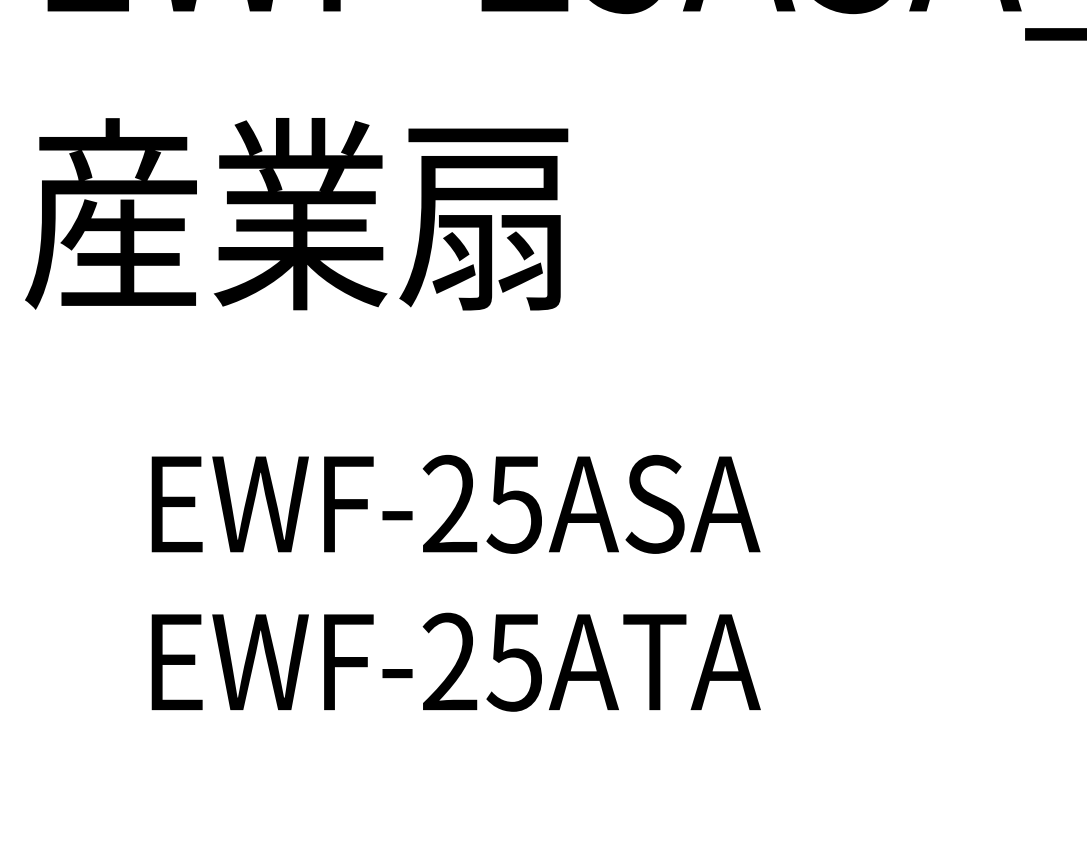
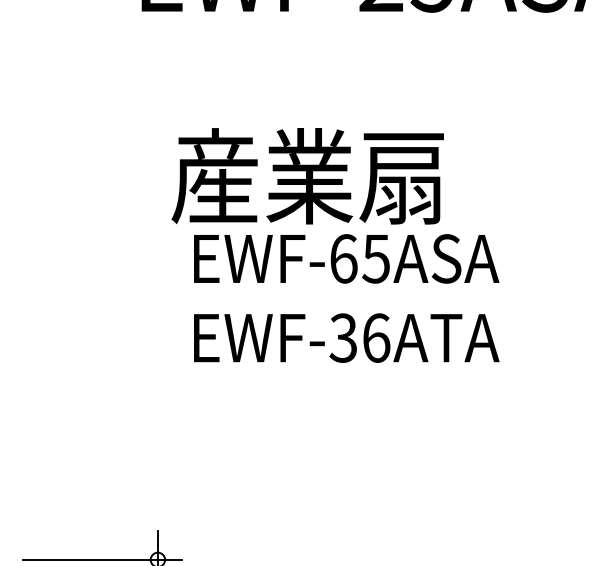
text: (296, 214) -> (307, 176), moved
text: (449, 503) -> (343, 258), EWF-25ASA -> EWF-65ASA
text: (481, 660) -> (359, 337), EWF-25ATA -> EWF-36ATA

